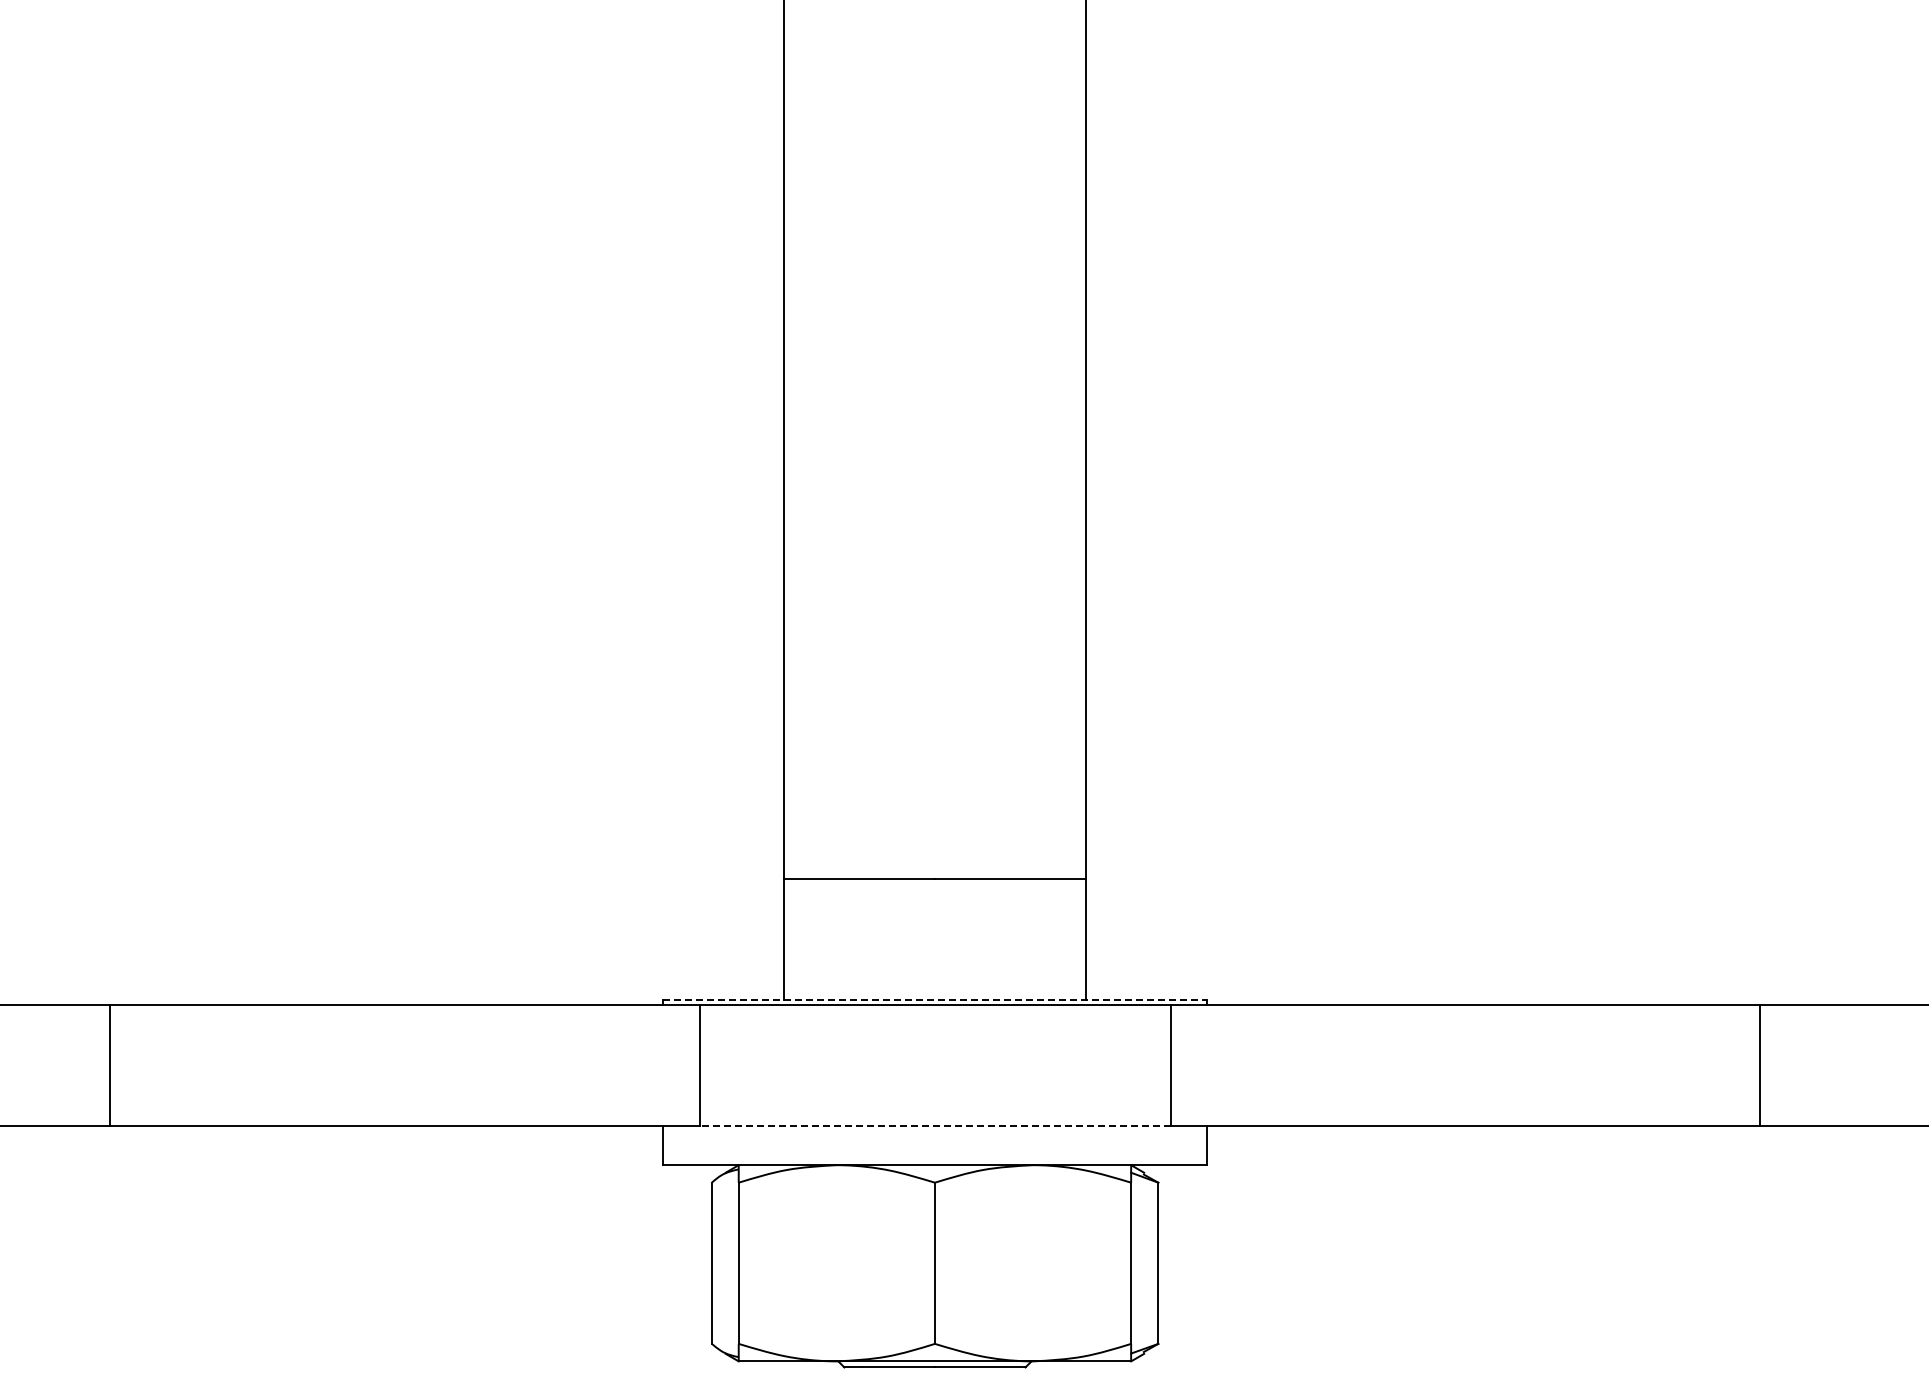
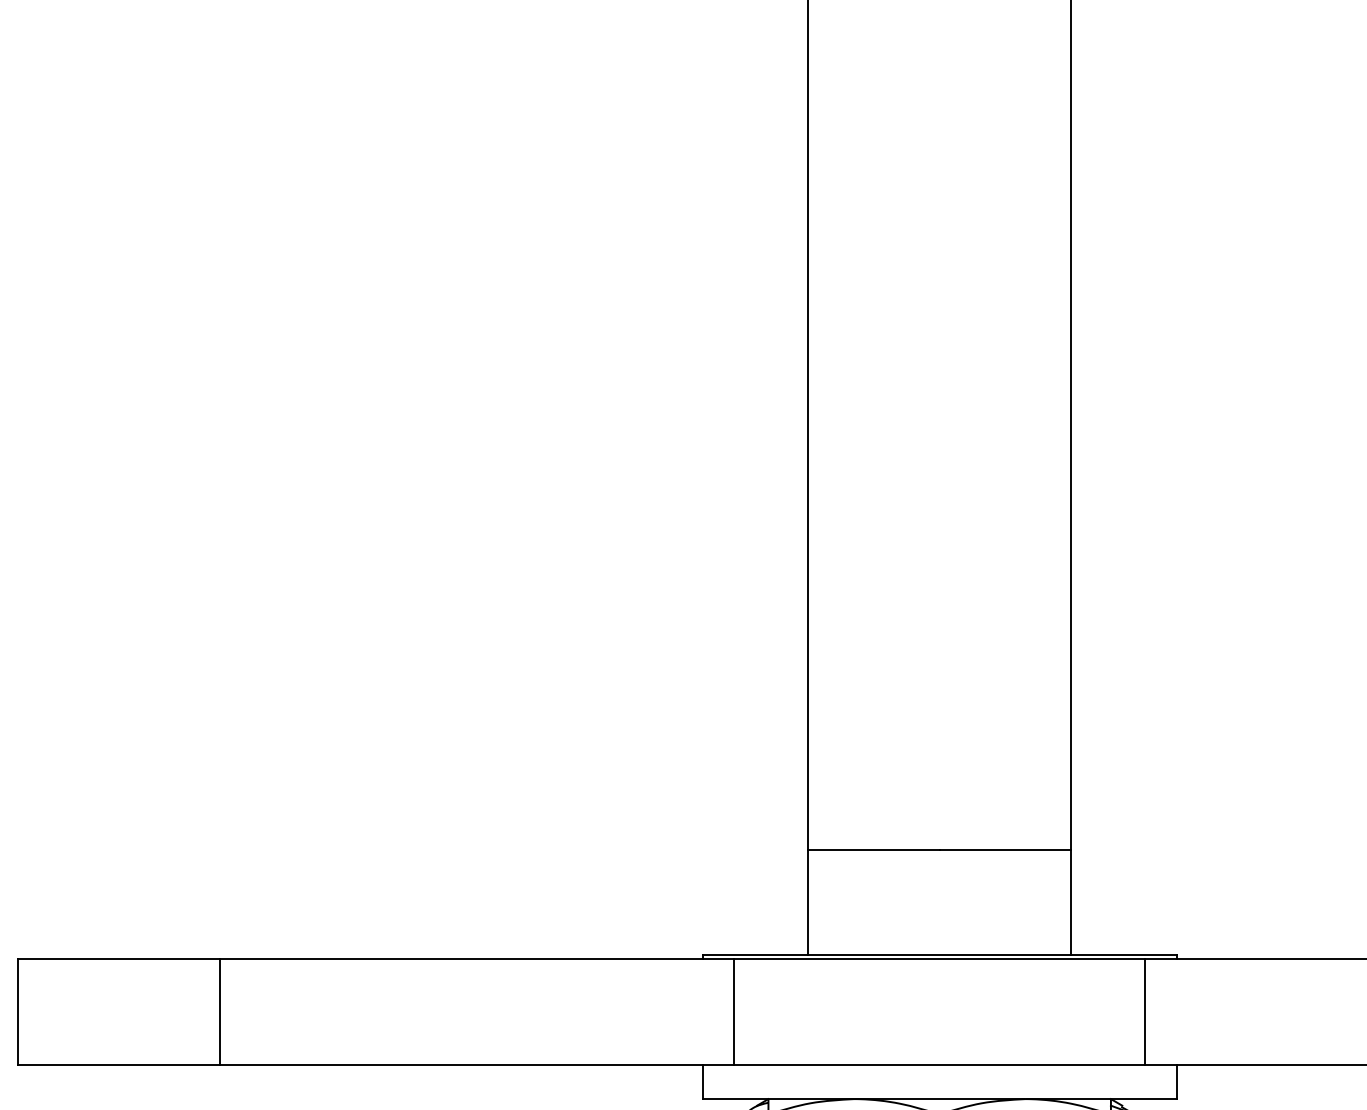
line: (934, 1000) -> (939, 955), dashed -> solid
line: (935, 1125) -> (940, 1064), dashed -> solid

